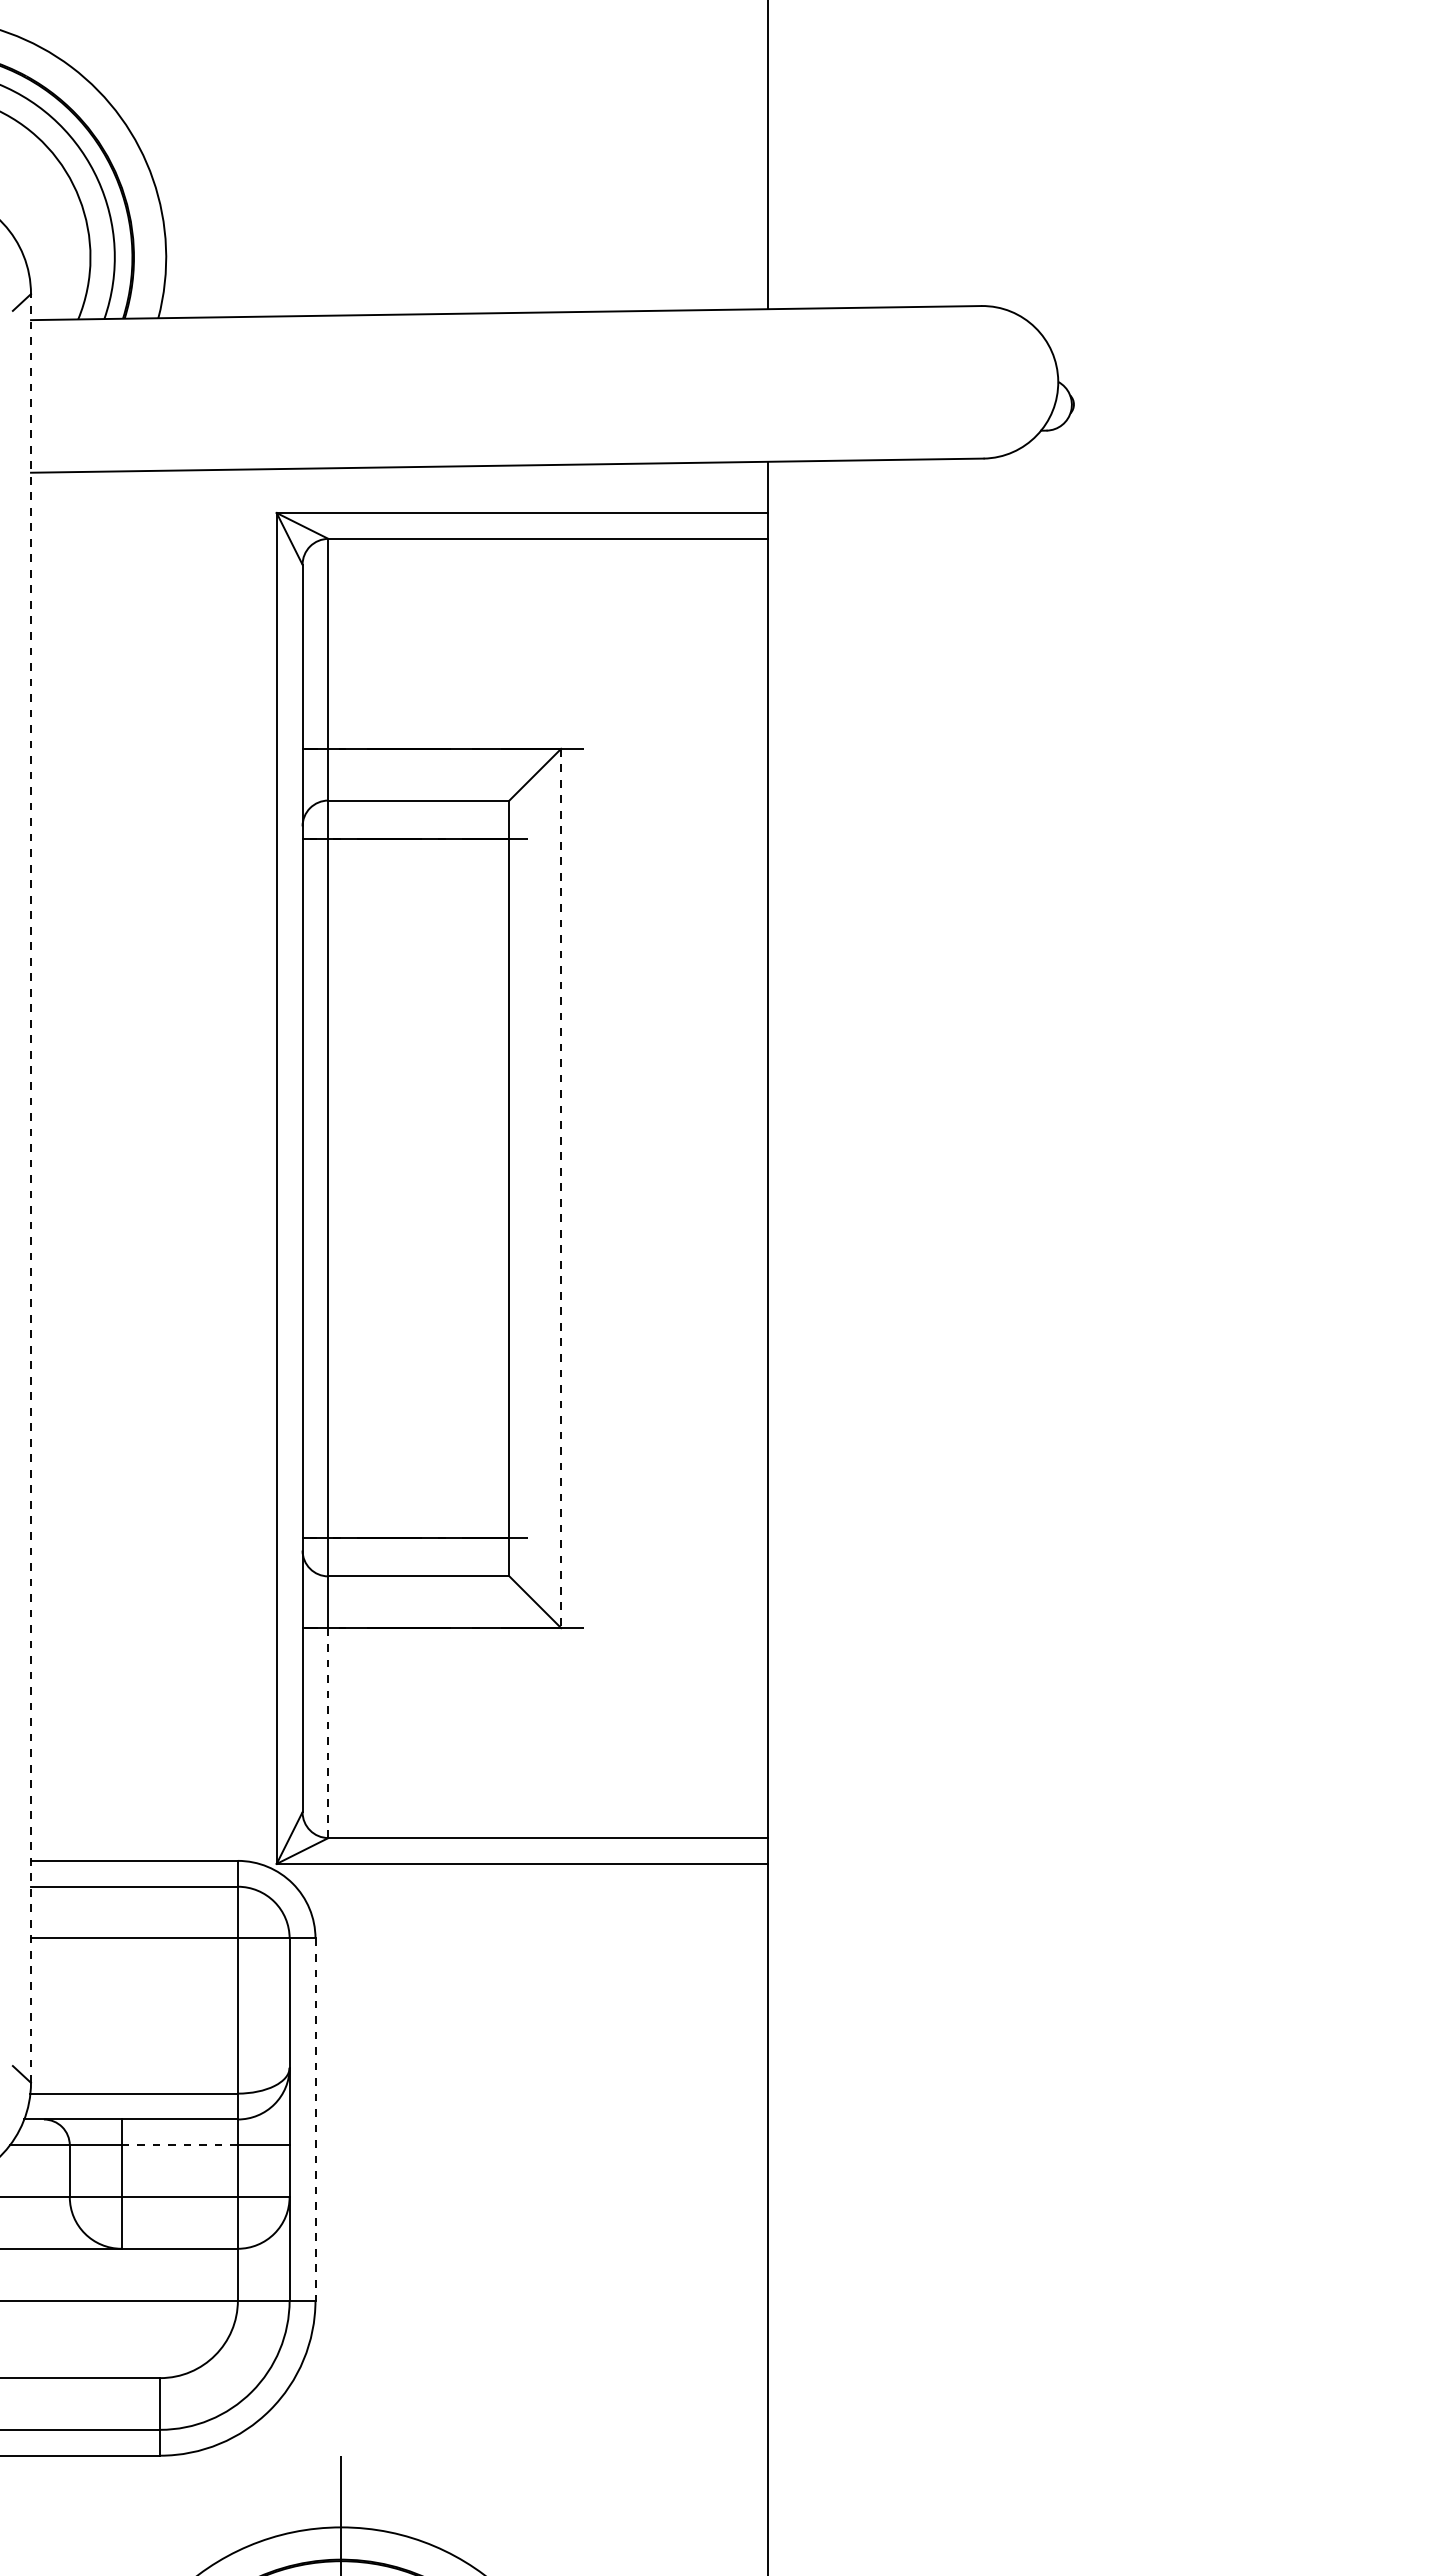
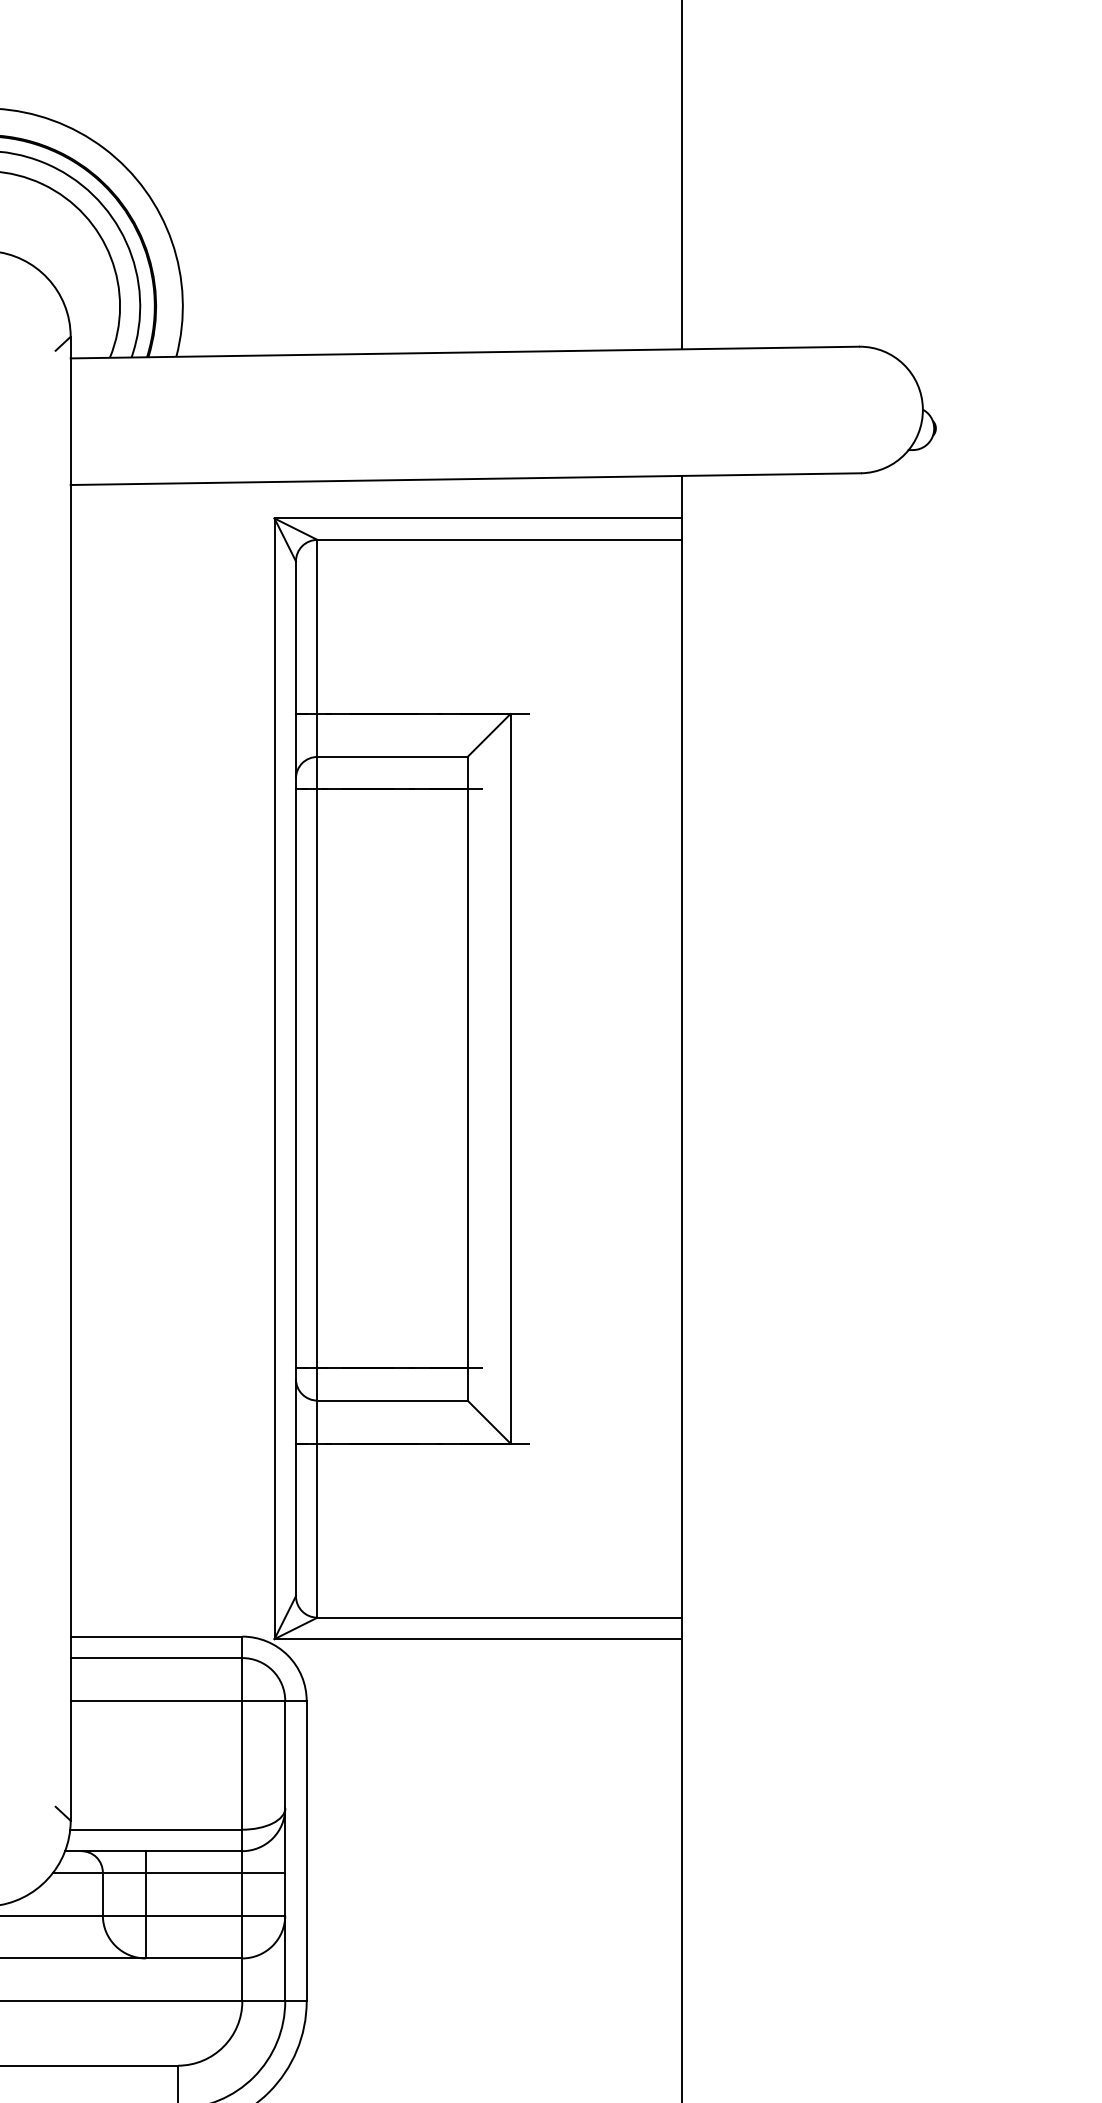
line: (31, 1187) -> (71, 1077), dashed -> solid
line: (561, 1188) -> (510, 1078), dashed -> solid
line: (328, 1733) -> (317, 1530), dashed -> solid
line: (315, 2120) -> (306, 1851), dashed -> solid
line: (180, 2145) -> (194, 1872), dashed -> solid

